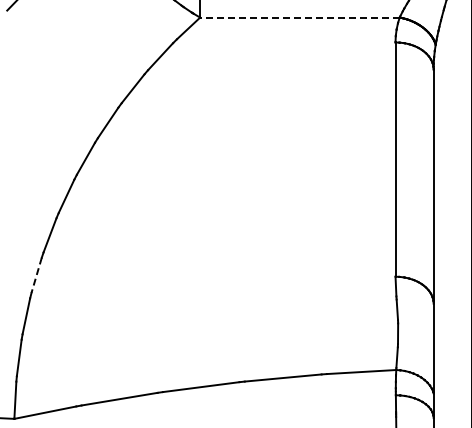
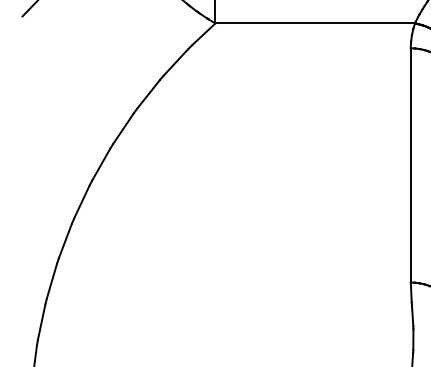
line: (299, 17) -> (314, 23), dashed -> solid
line: (36, 275) -> (51, 281), dashed -> solid

